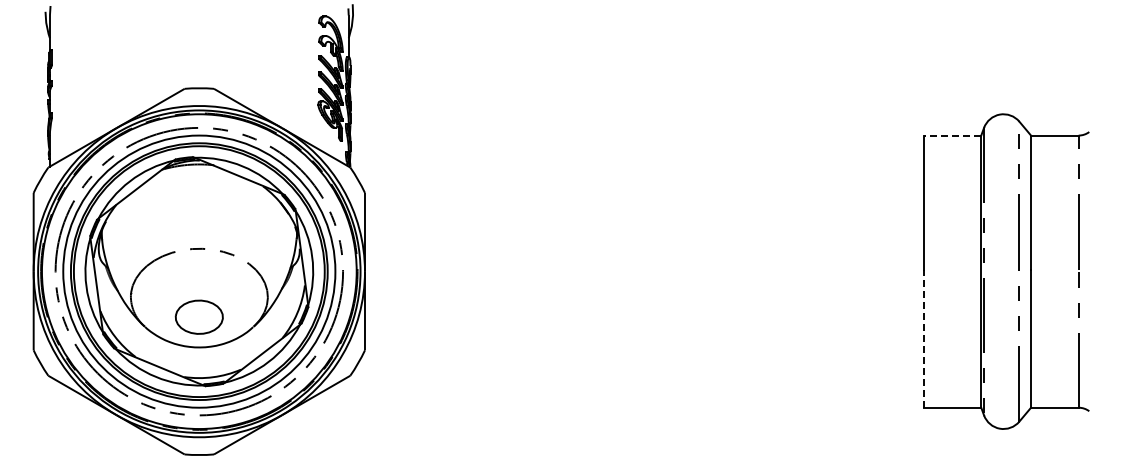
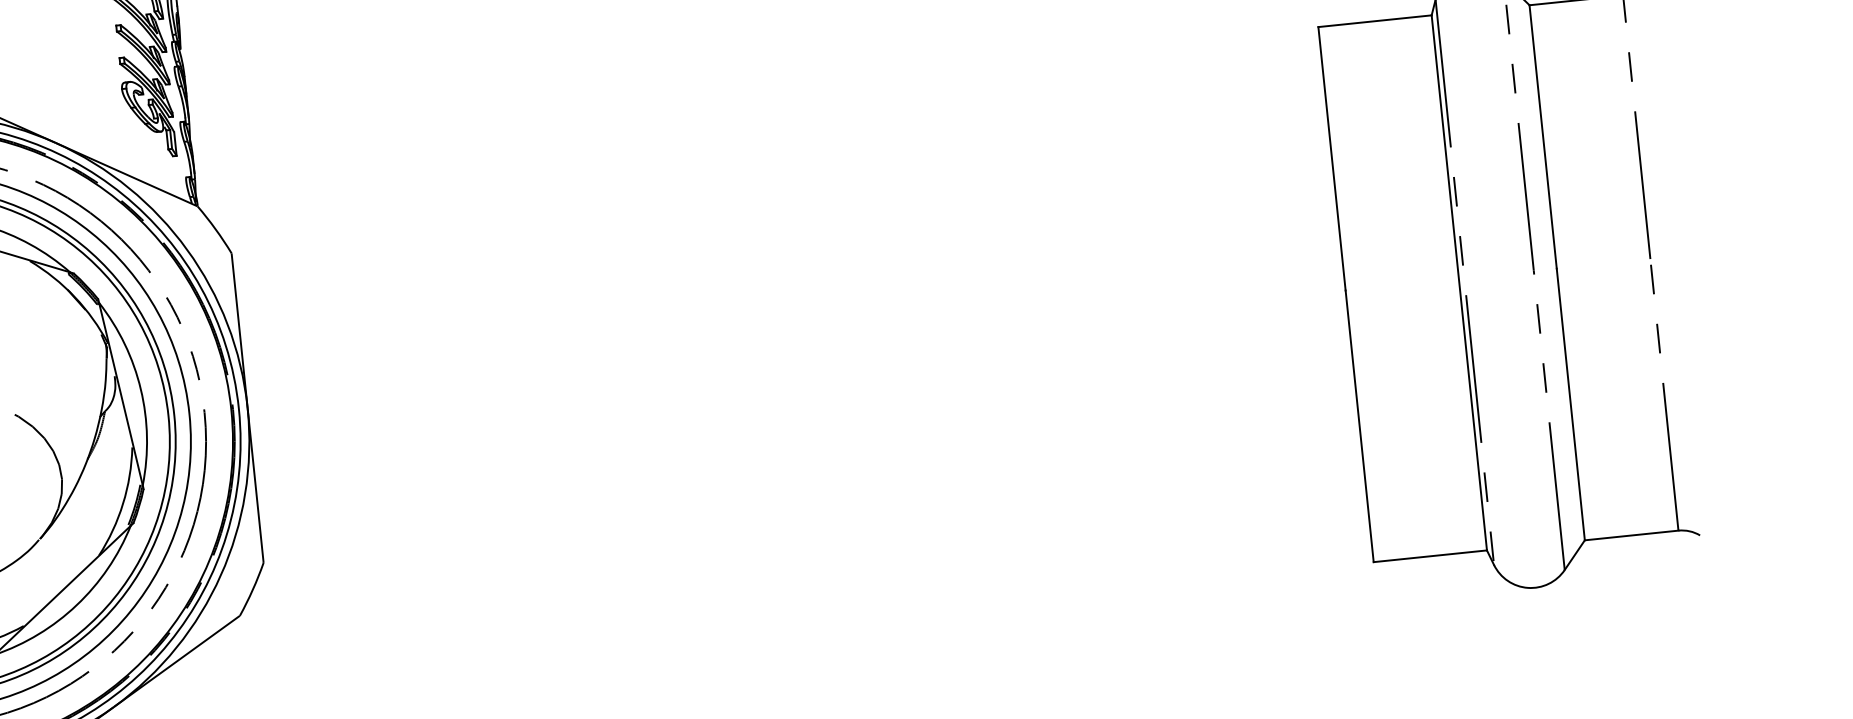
line: (952, 135) -> (1375, 21), dashed -> solid
line: (923, 338) -> (1359, 426), dashed -> solid

